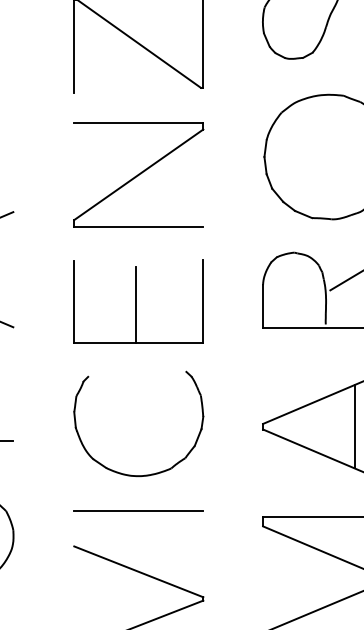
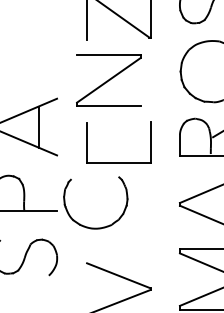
part: (138, 175) -> (108, 80), moved
line: (136, 305) -> (117, 144), removed
part: (123, 471) -> (88, 226), moved
line: (138, 510) -> (118, 245), removed

